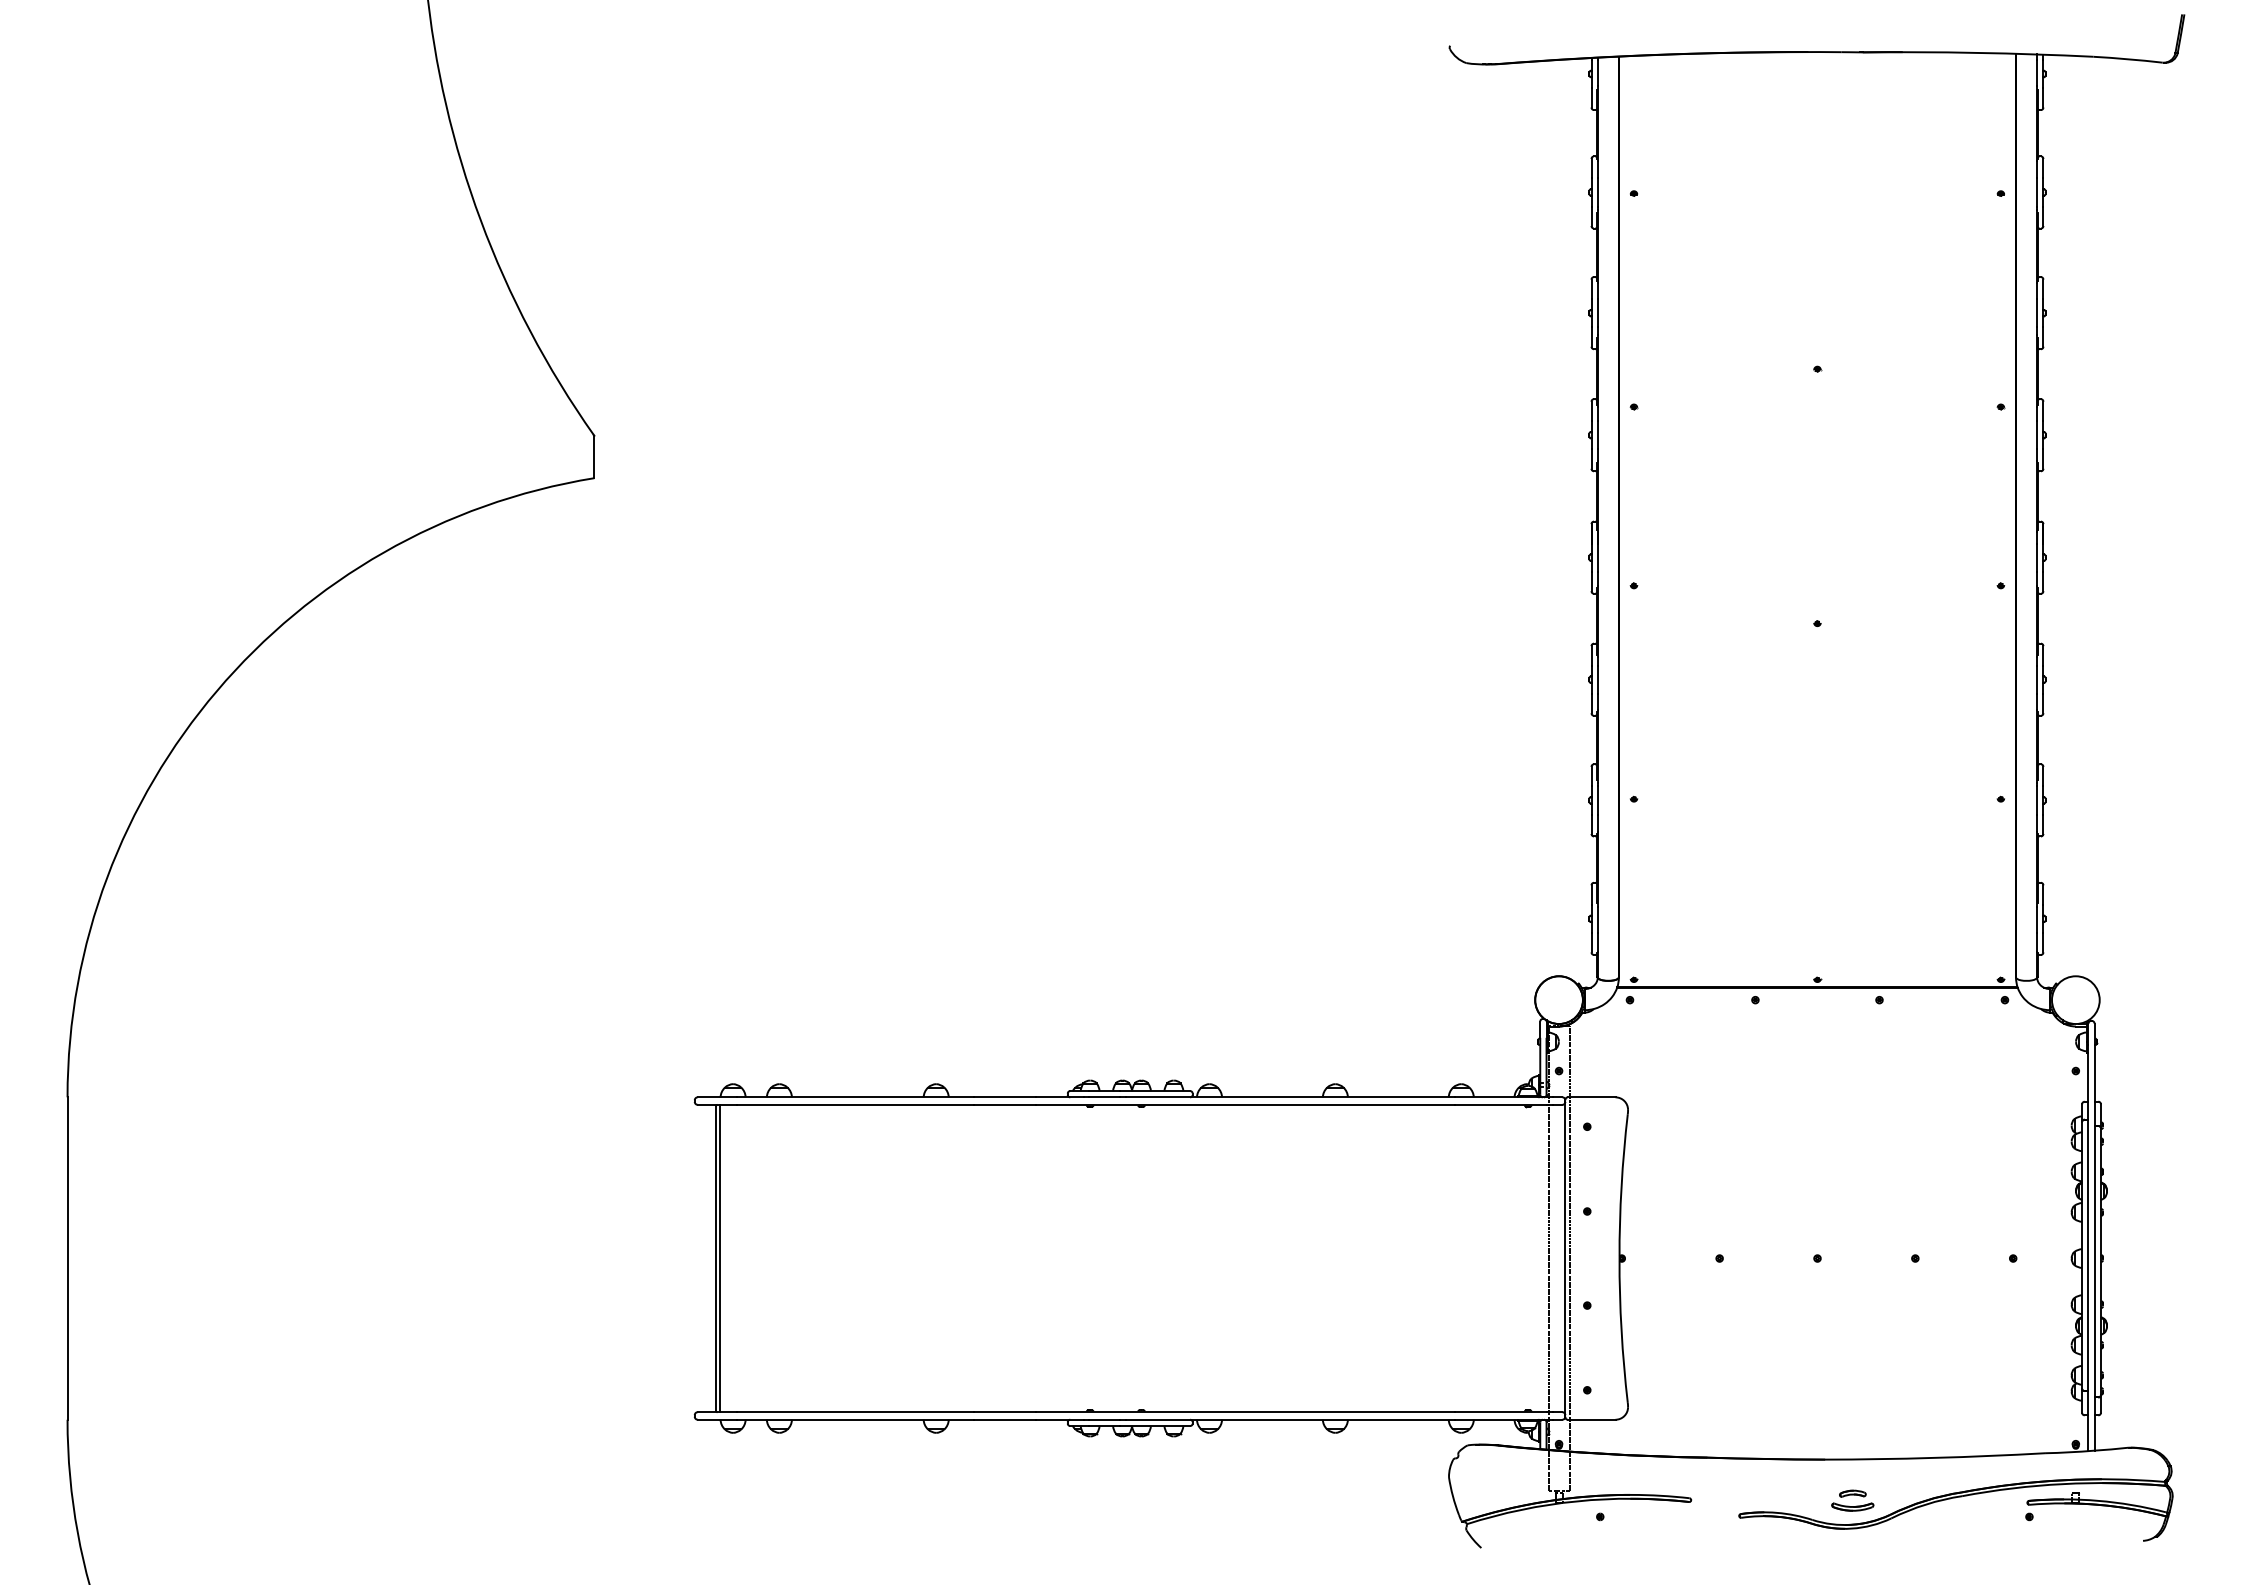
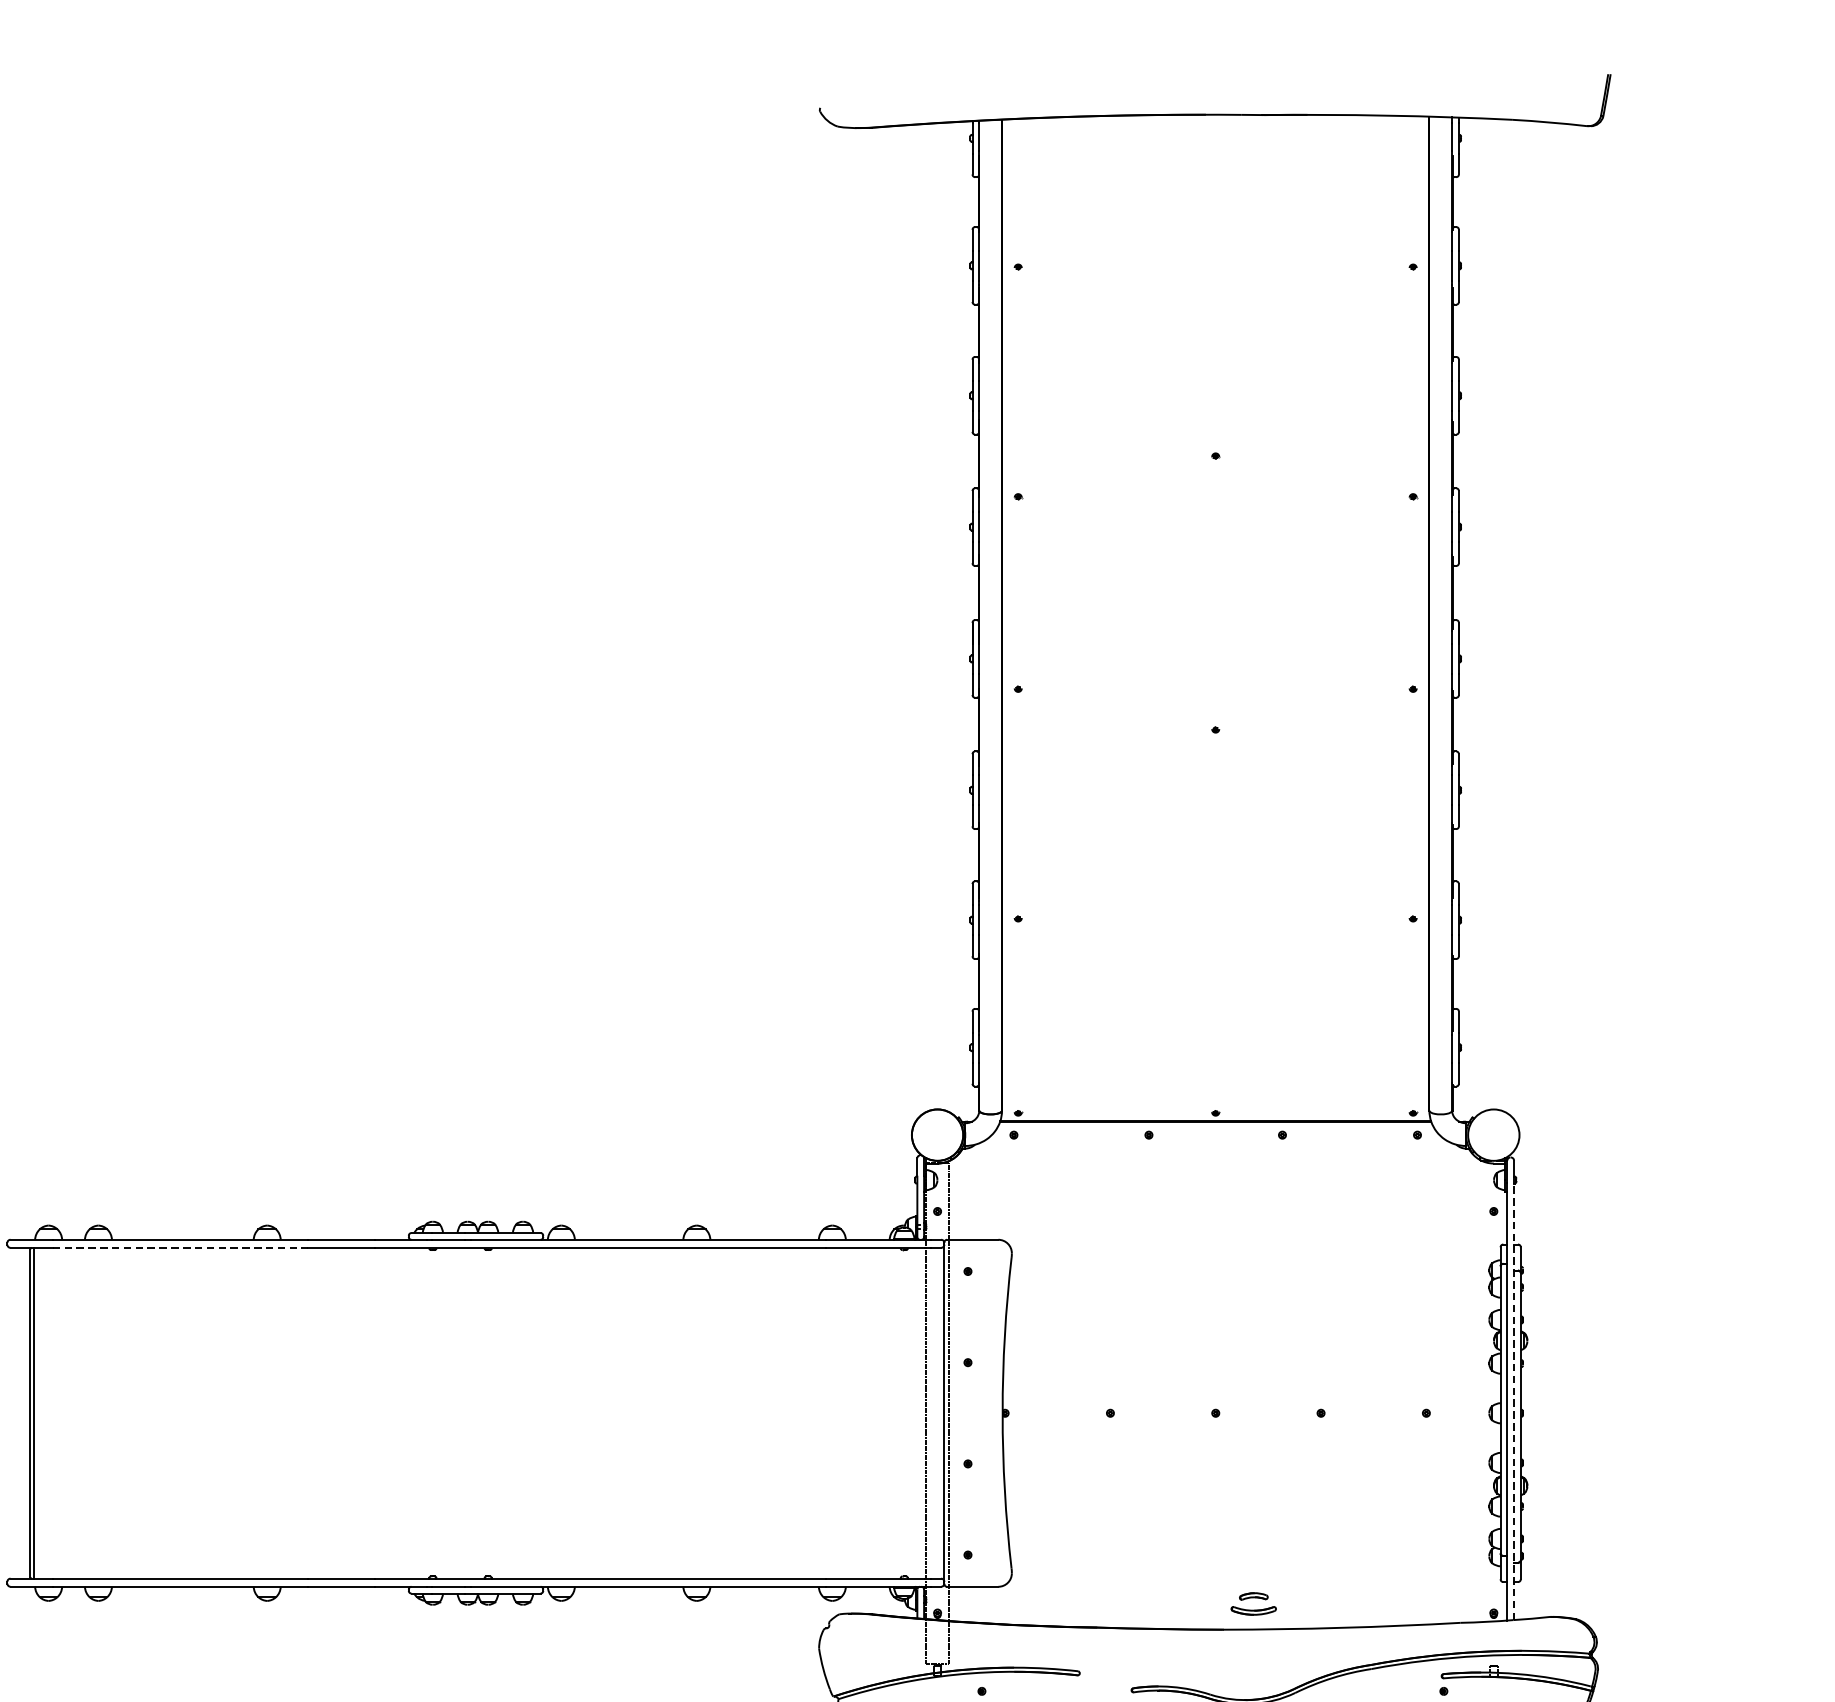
line: (855, 1104) -> (180, 1247), solid -> dashed
line: (2094, 1247) -> (1513, 1401), solid -> dashed
part: (1852, 1500) -> (1253, 1603), moved

